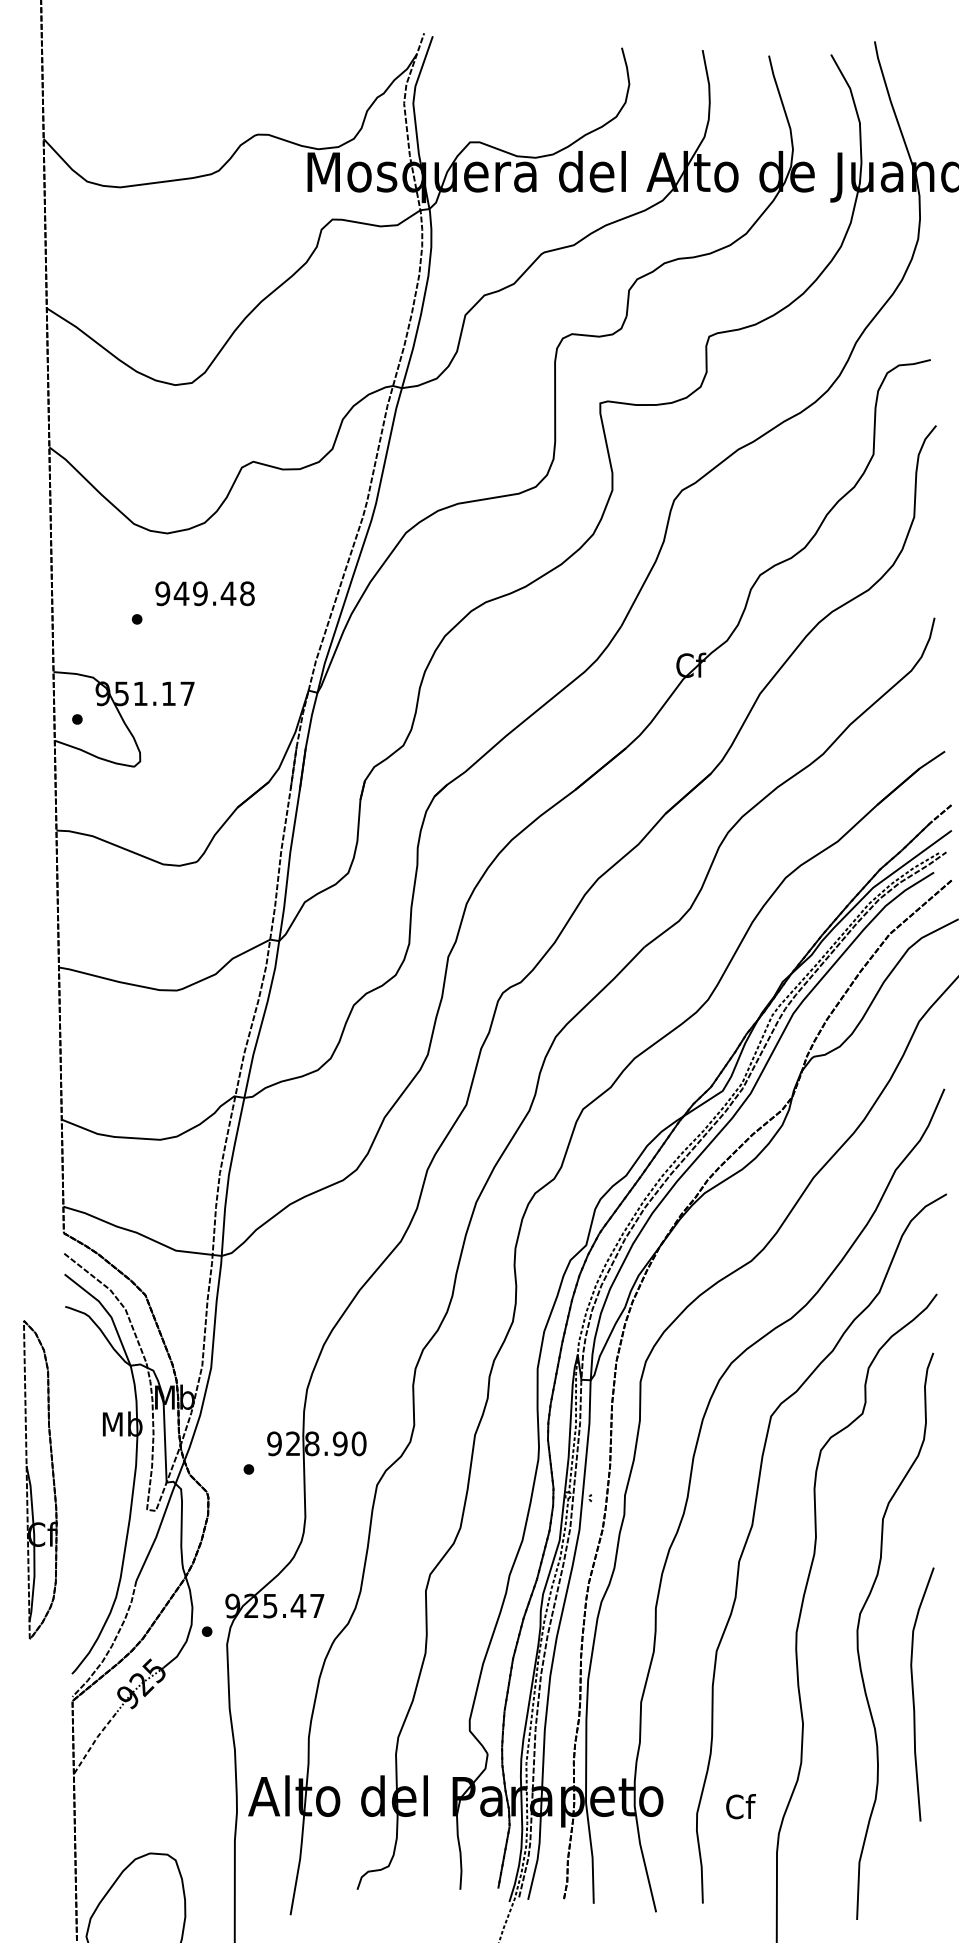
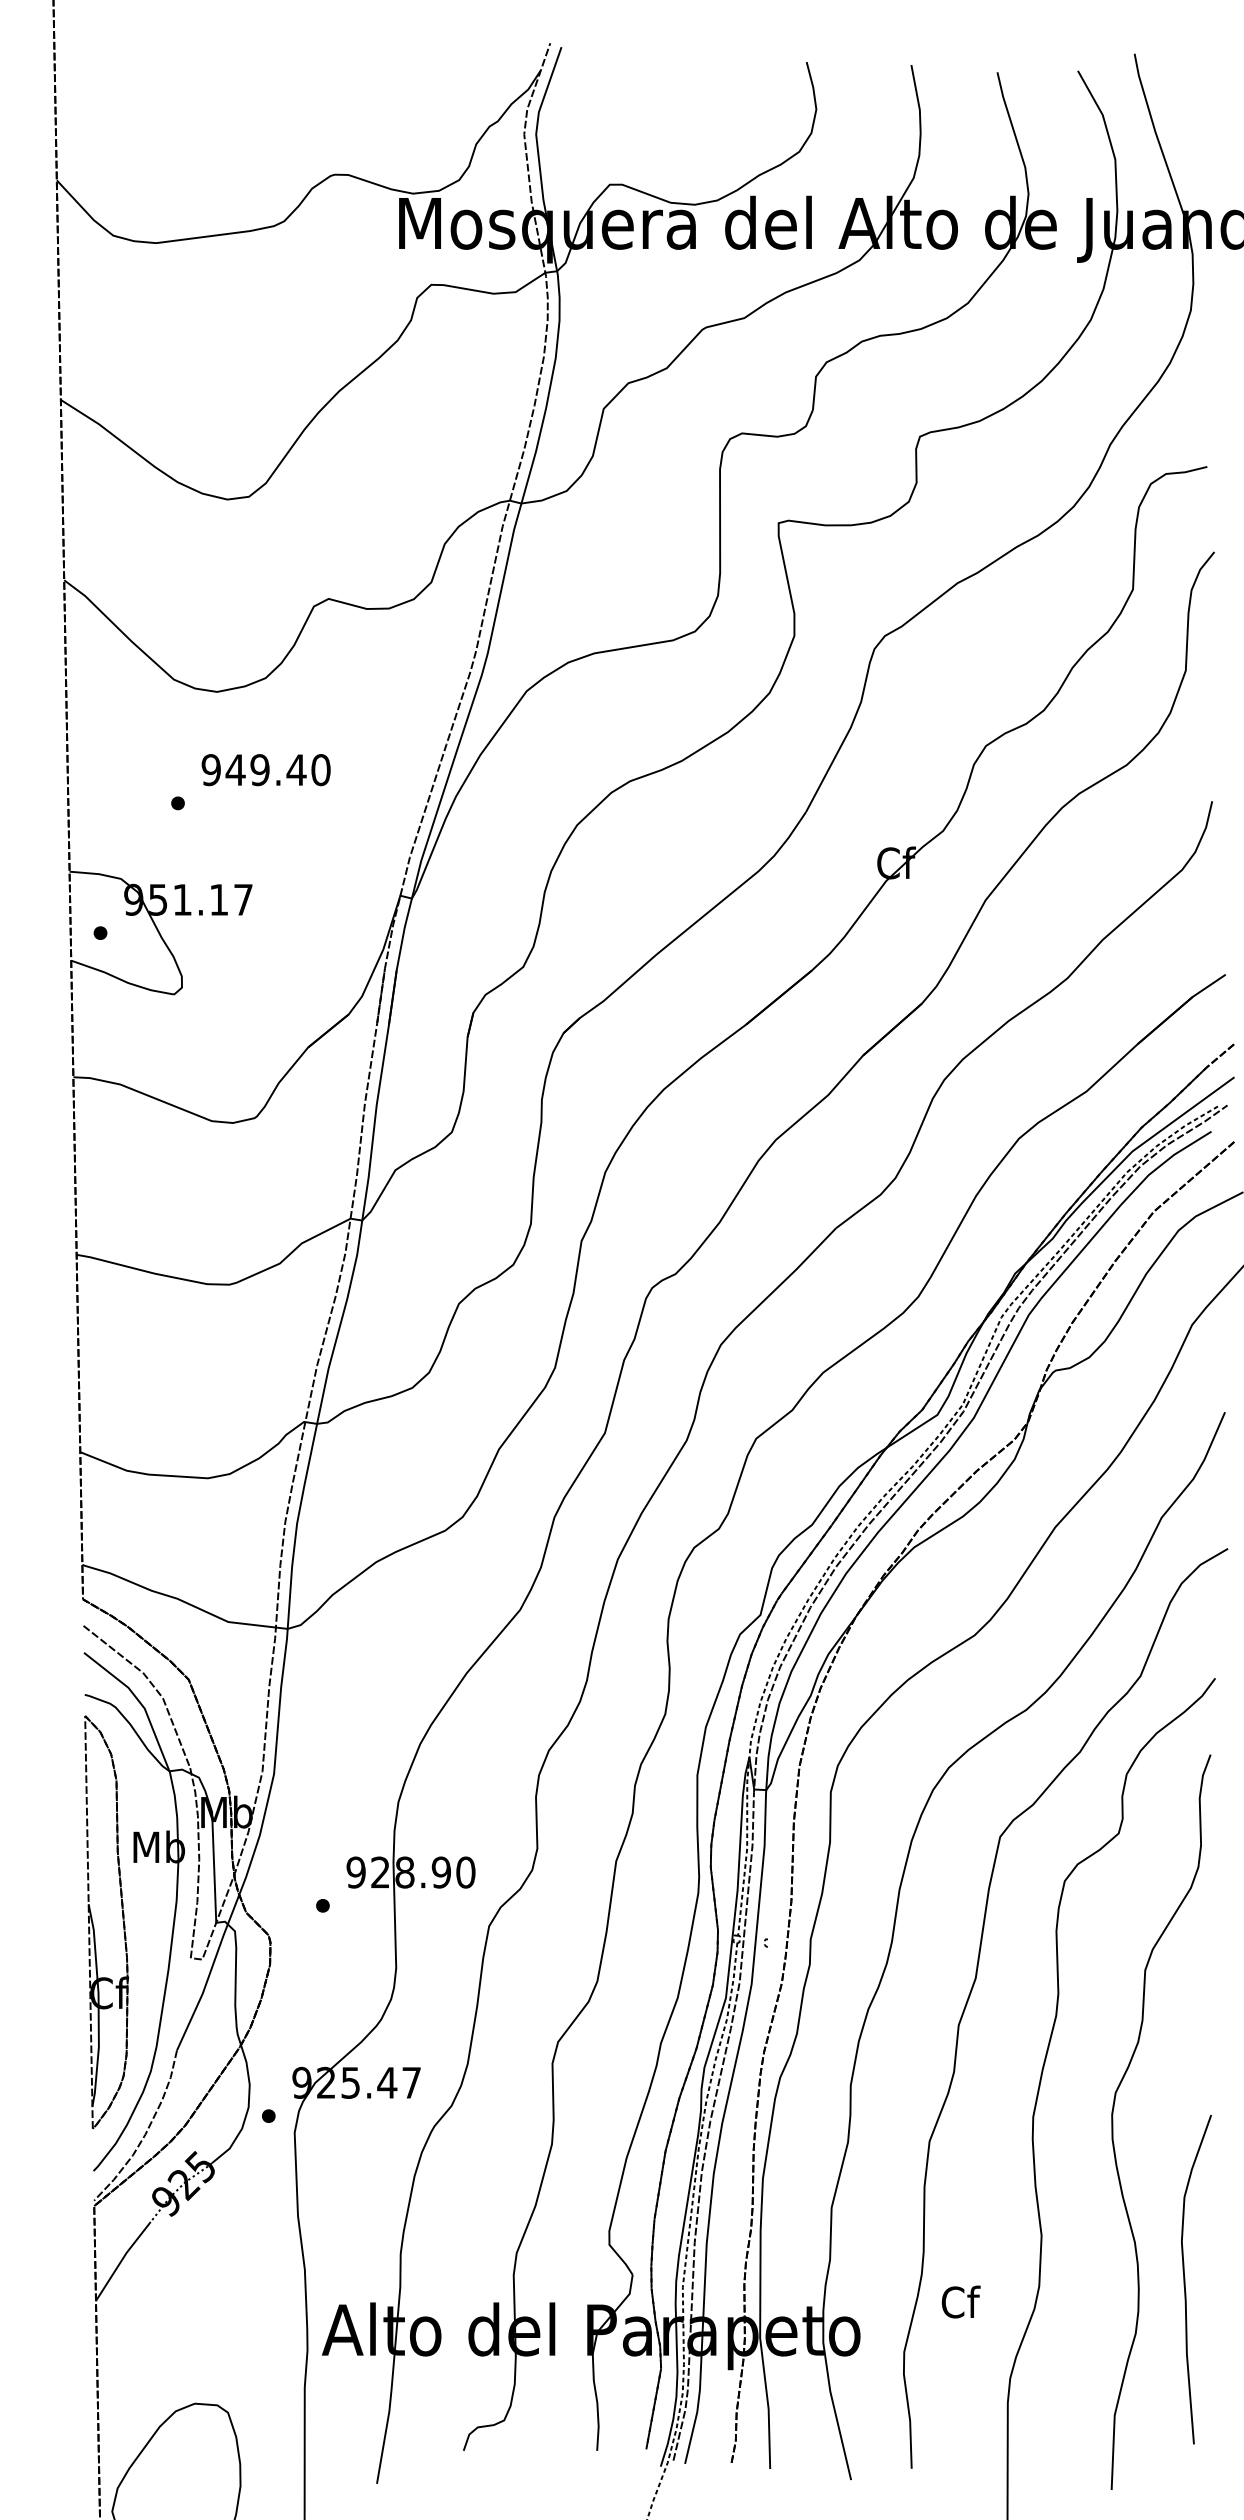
text: (247, 593) -> (320, 769), 949.48 -> 949.40
part: (30, 1480) -> (93, 1922), moved
curve: (914, 1694) -> (1185, 2279), moved
line: (93, 1742) -> (121, 2260), dashed -> solid
text: (740, 1806) -> (960, 2301), moved

